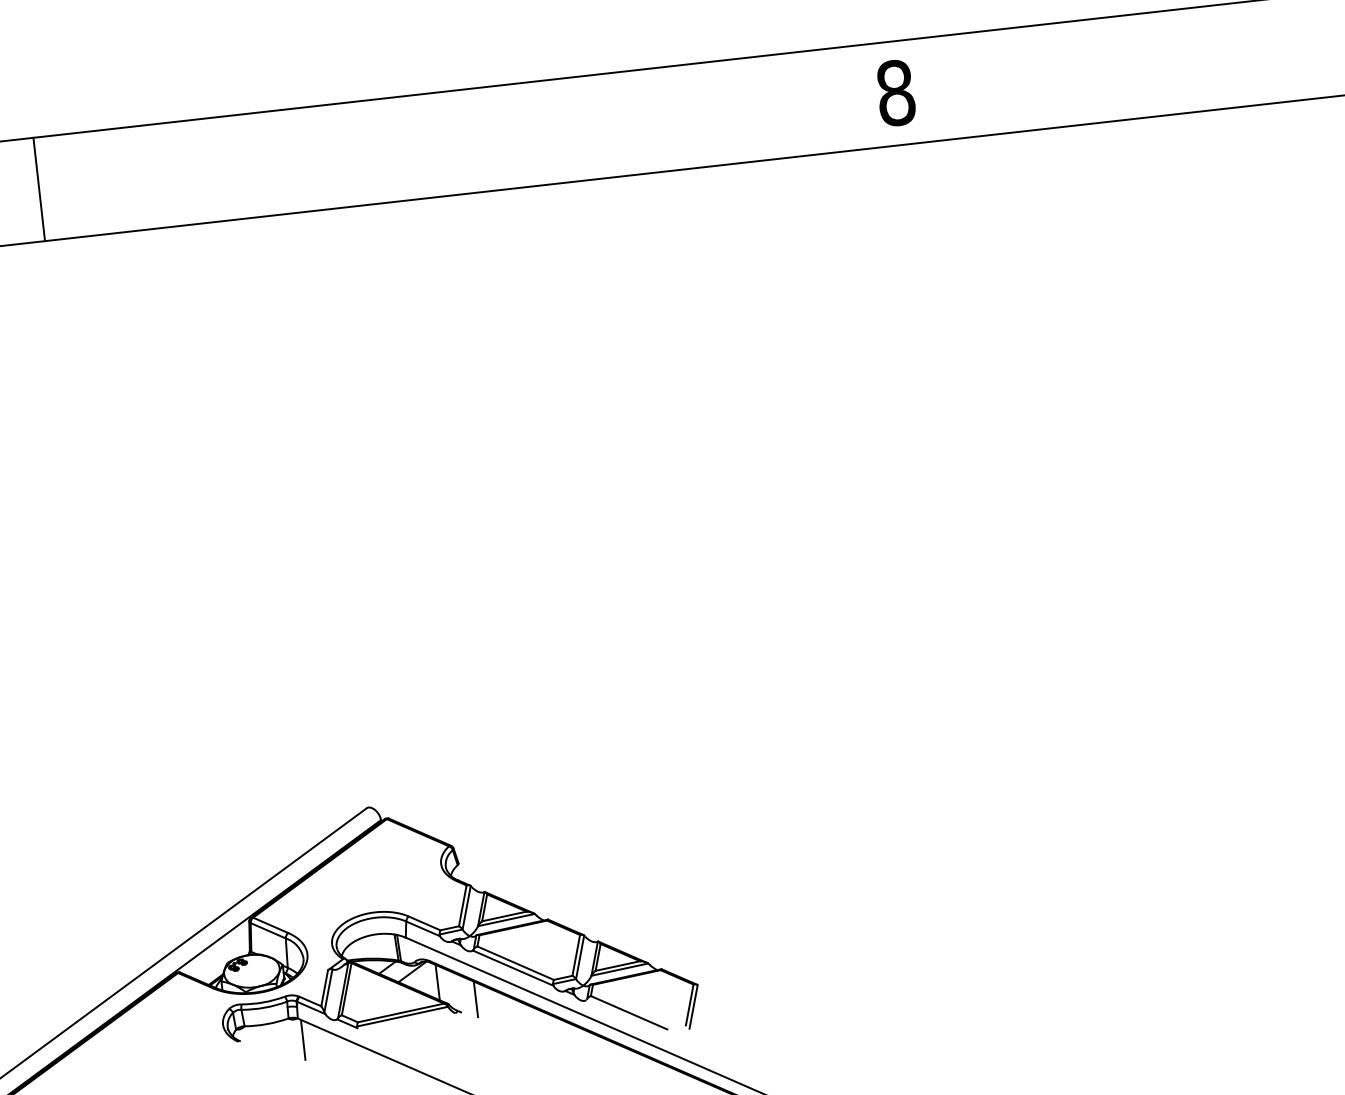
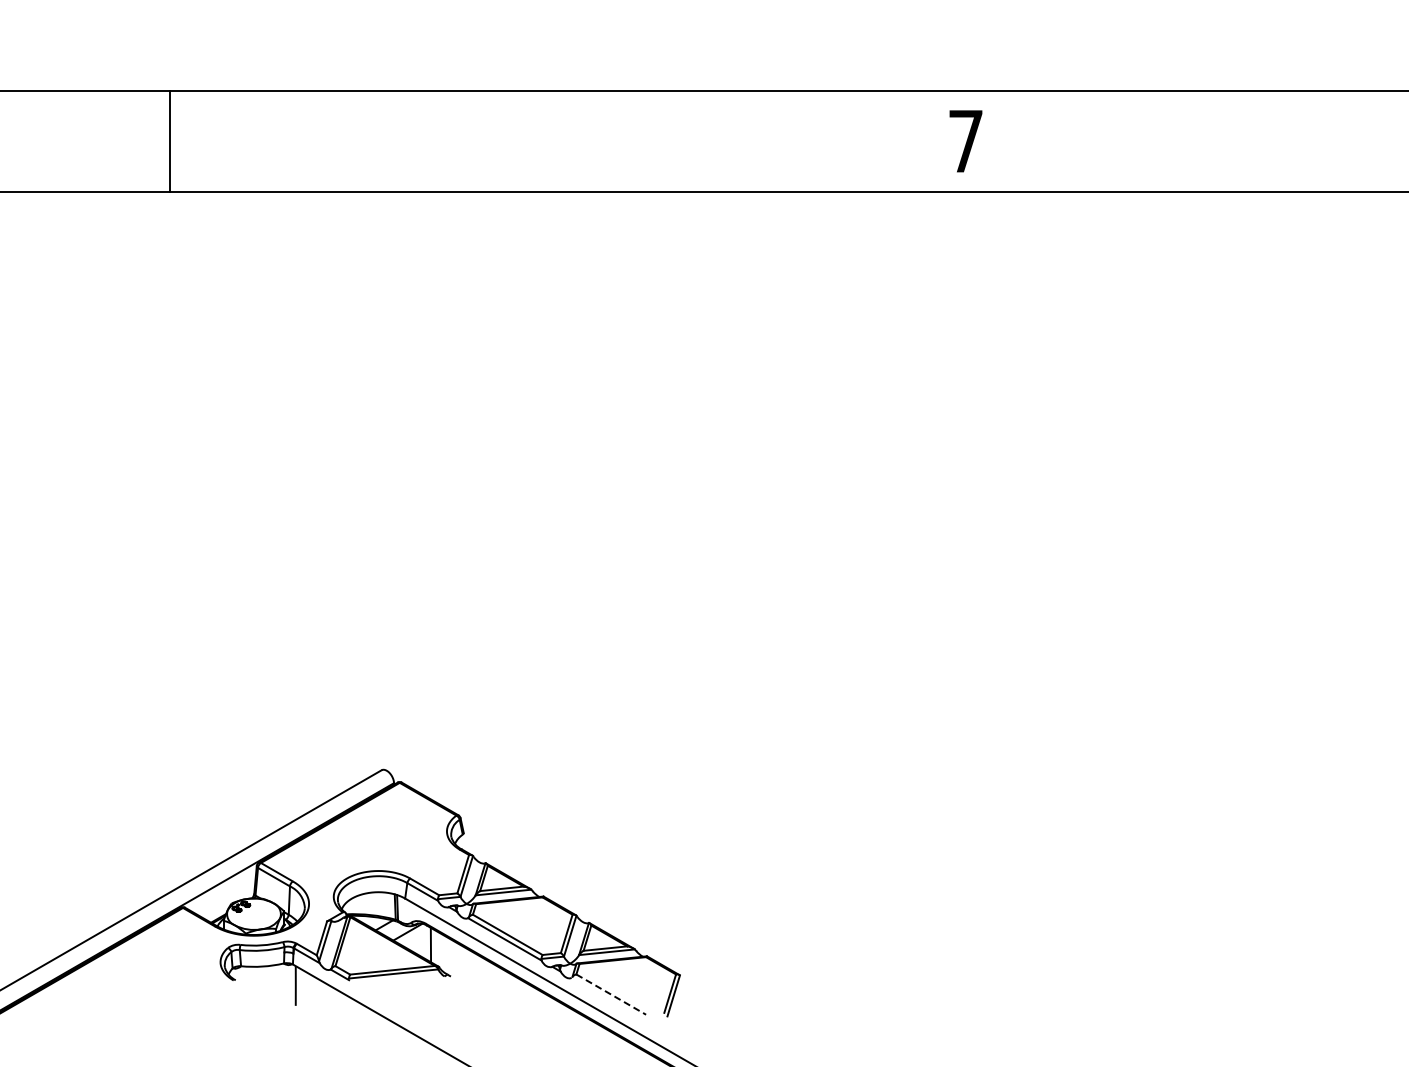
text: (895, 93) -> (965, 141), 8 -> 7
line: (39, 189) -> (170, 141), moved
line: (475, 999) -> (465, 965), removed
line: (629, 1012) -> (611, 994), solid -> dashed

